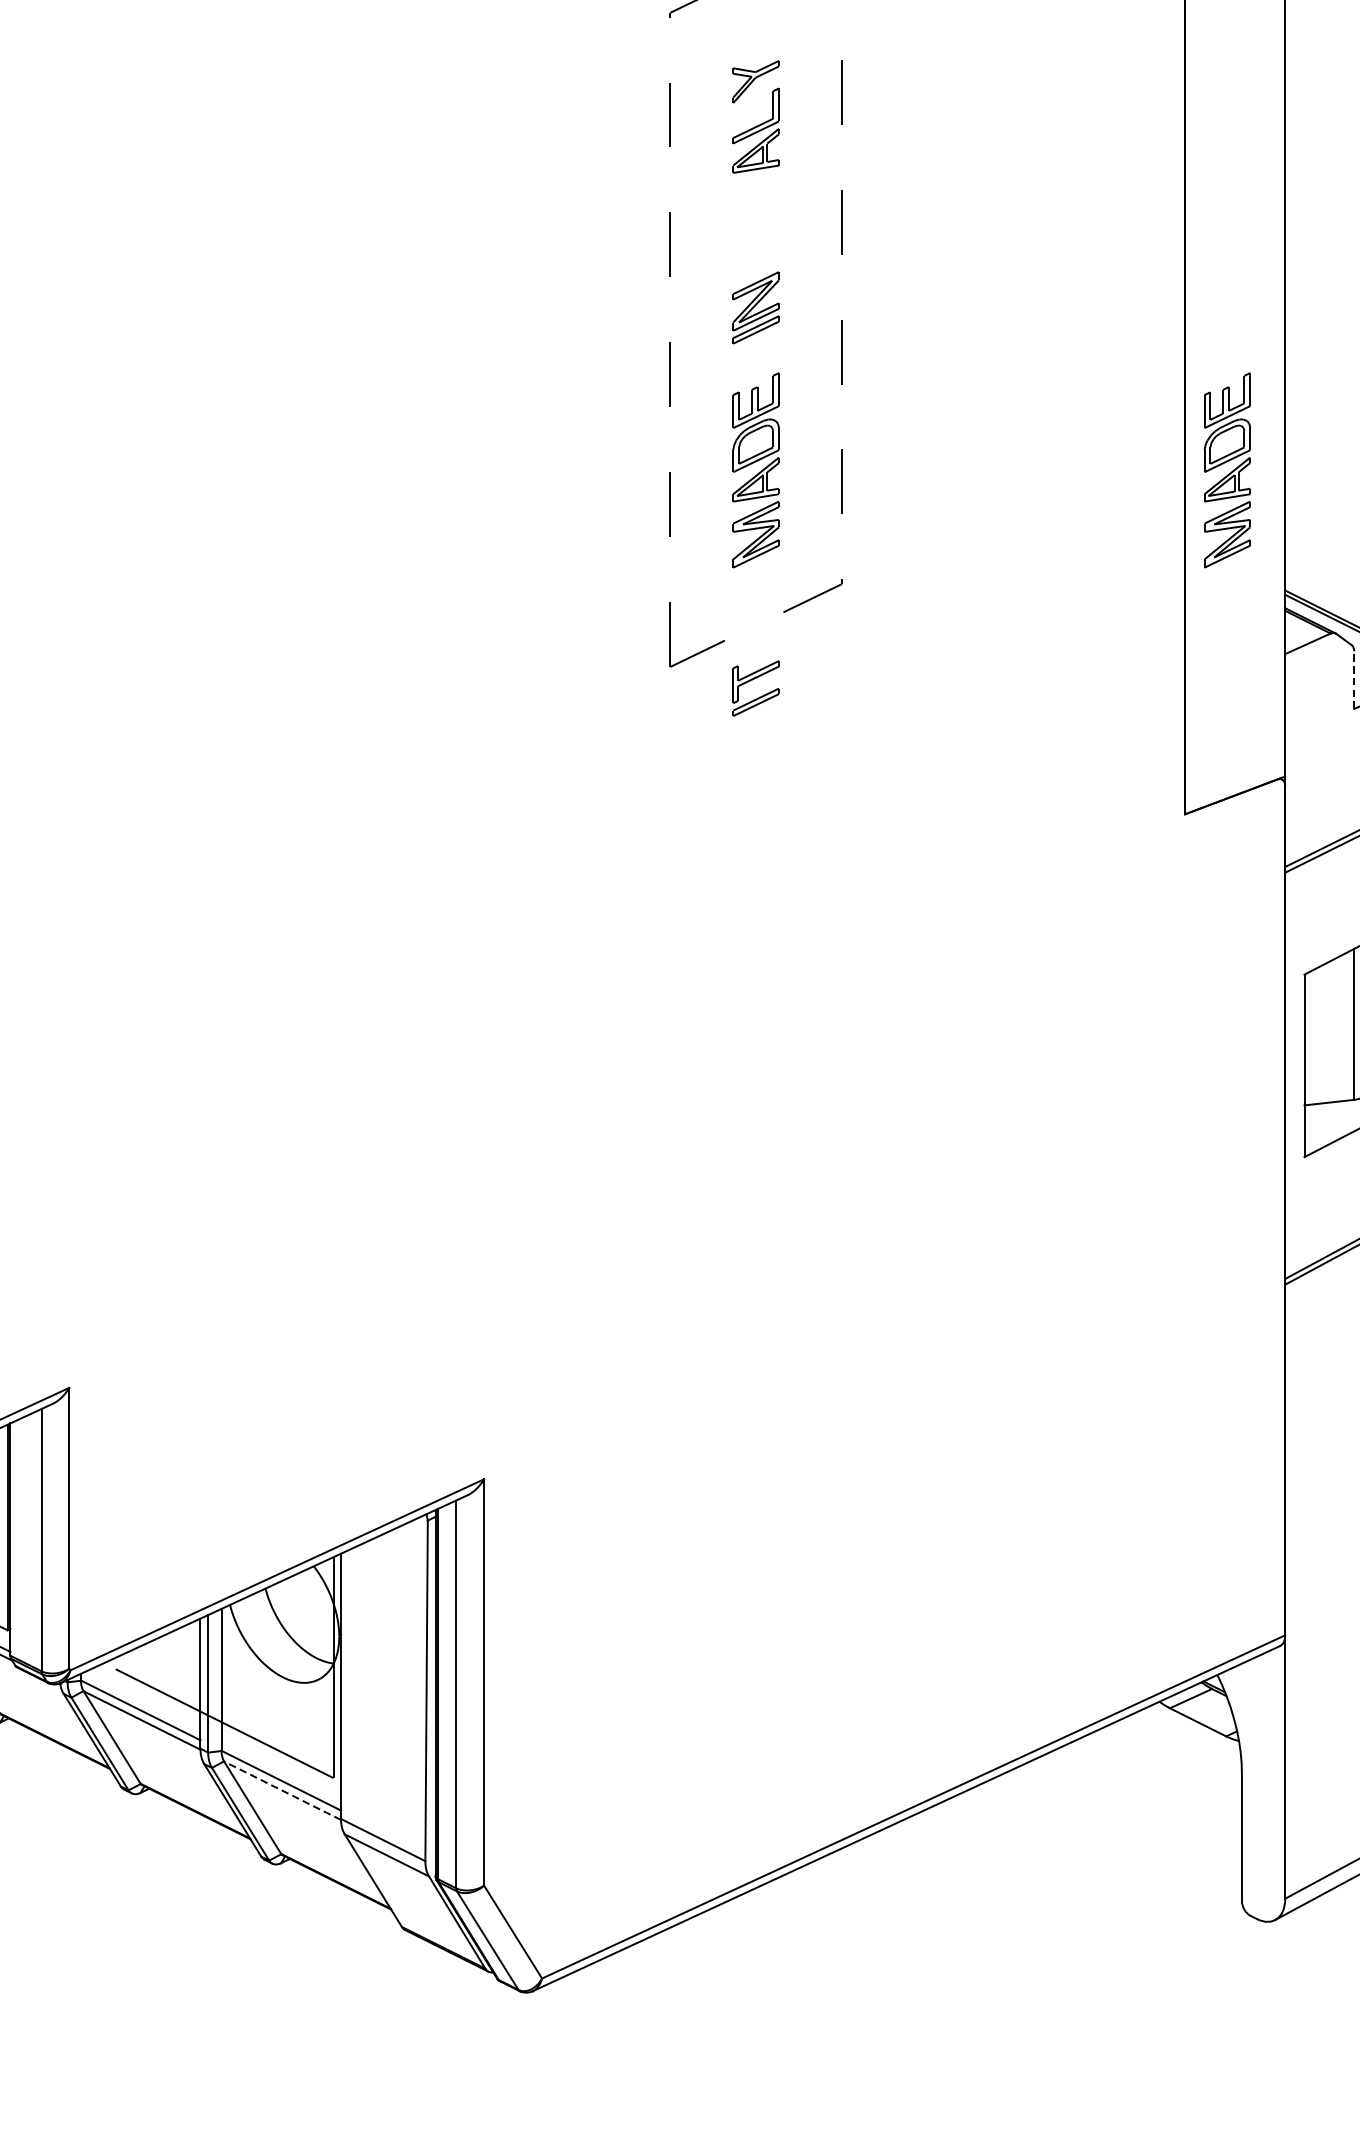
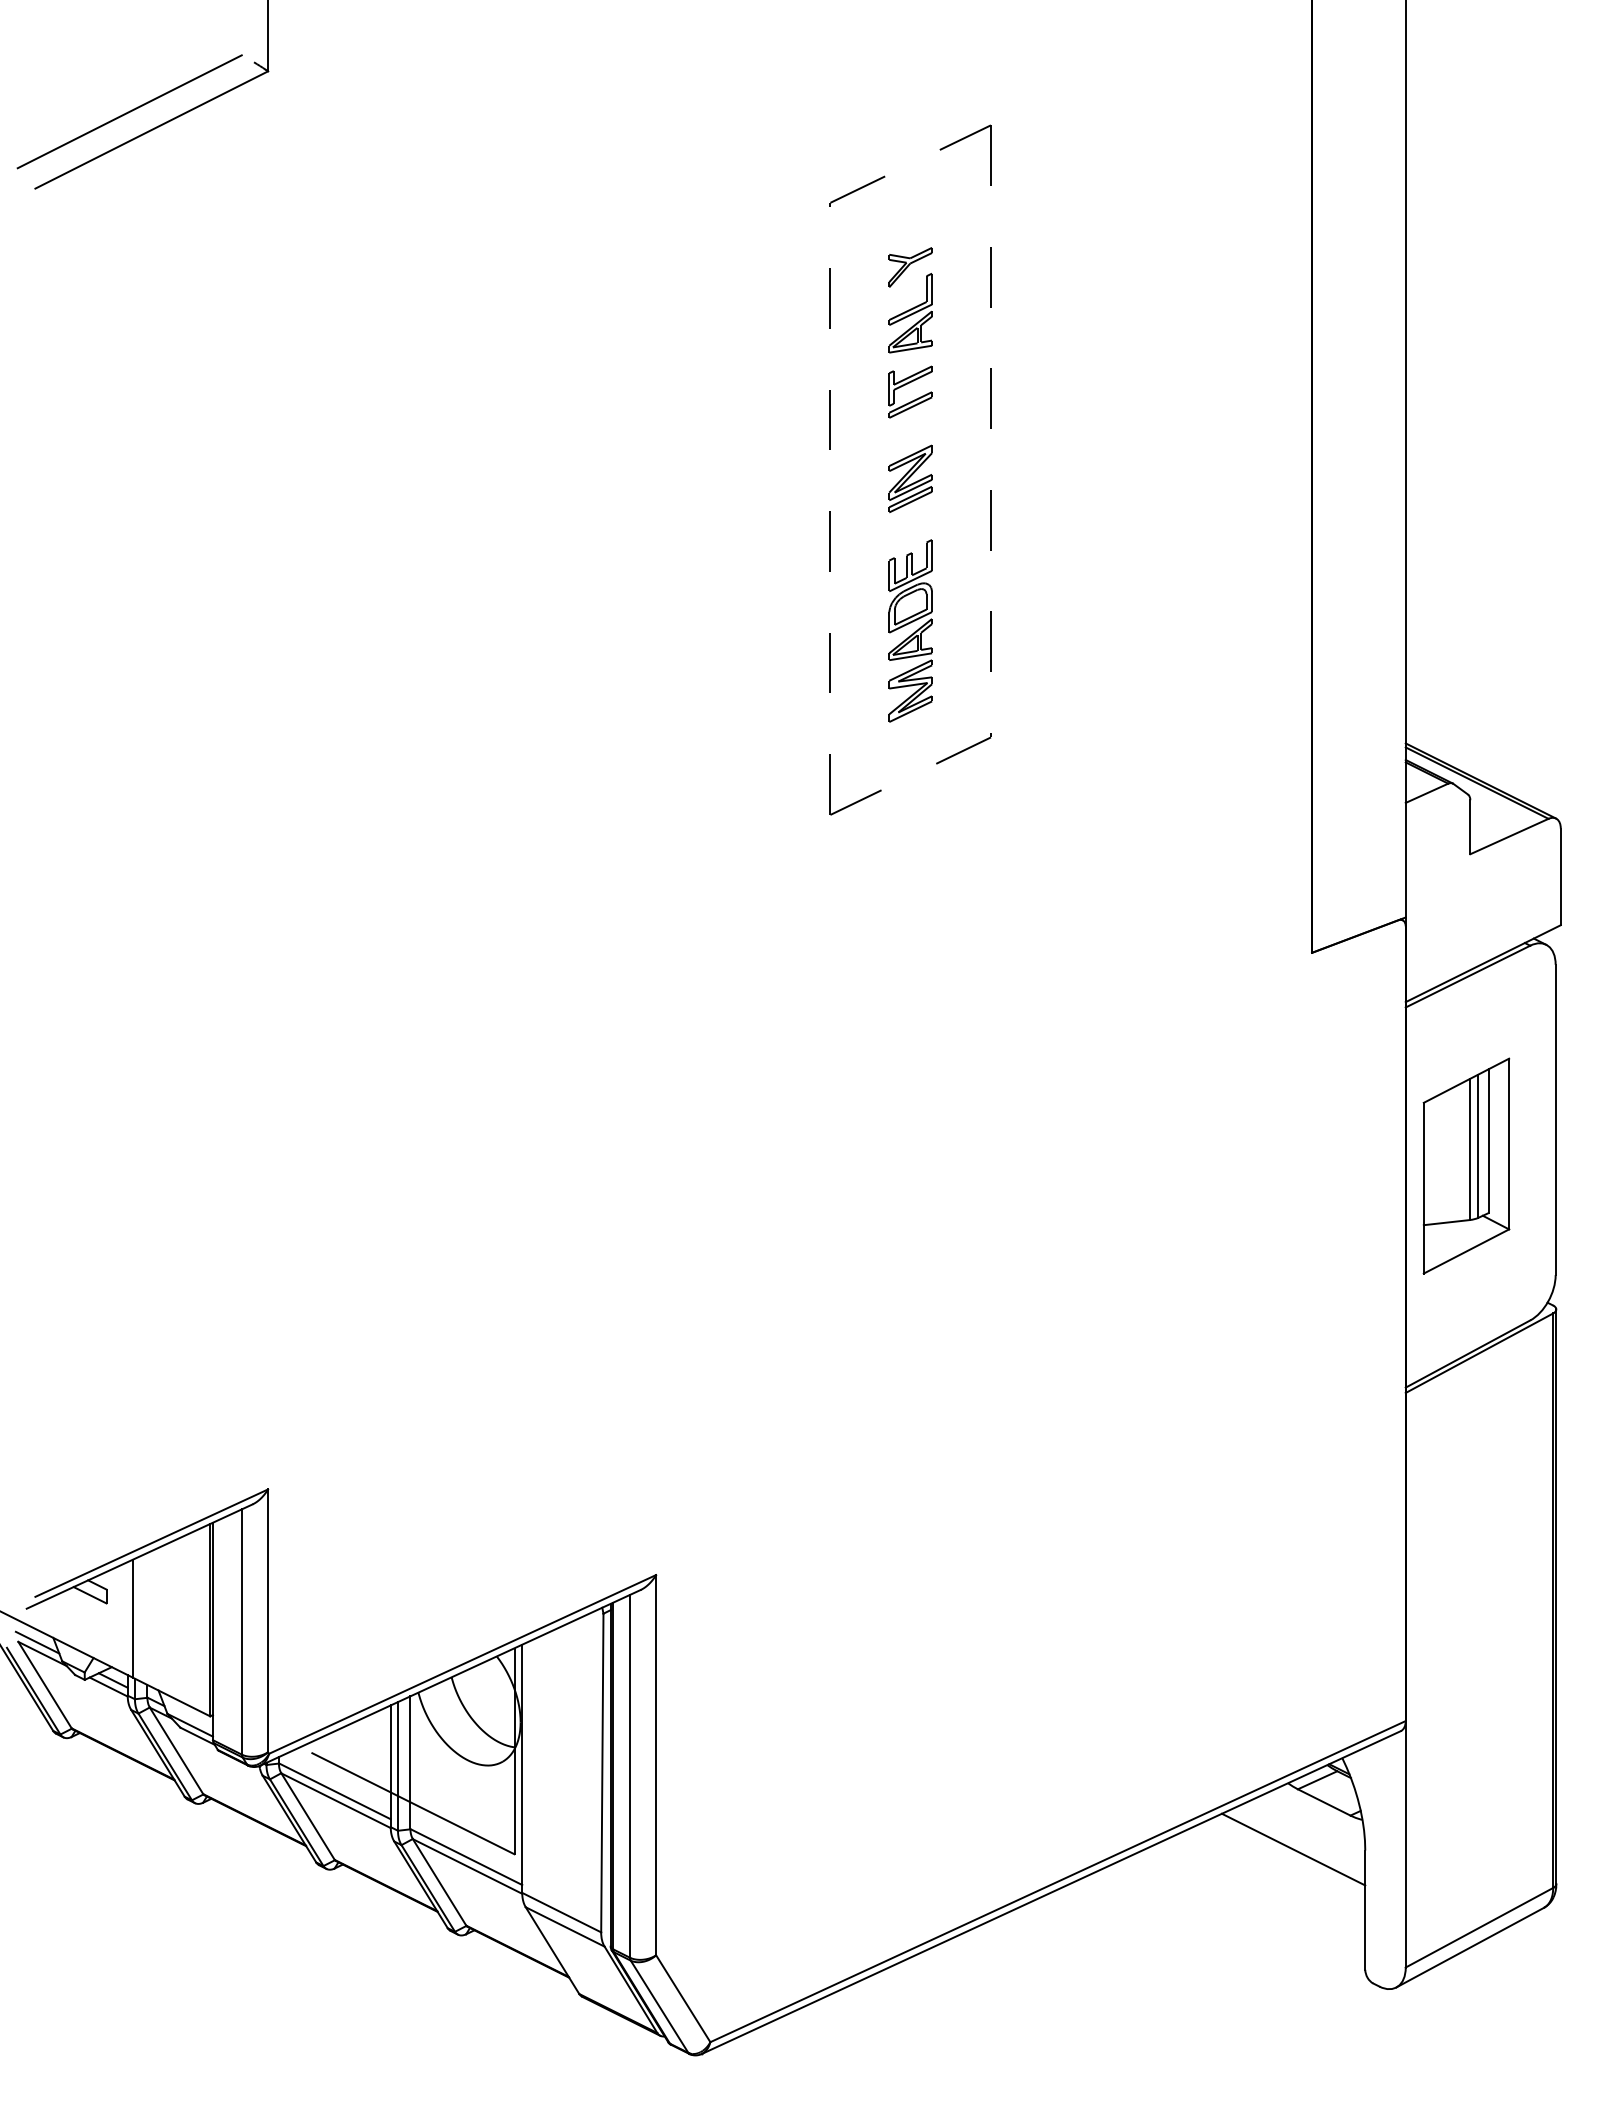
part: (1227, 469) -> (1351, 630), removed
part: (752, 680) -> (907, 384), moved
line: (1354, 680) -> (1470, 827), dashed -> solid
line: (1165, 1772) -> (1293, 1849), added
line: (282, 1790) -> (467, 1866), dashed -> solid

